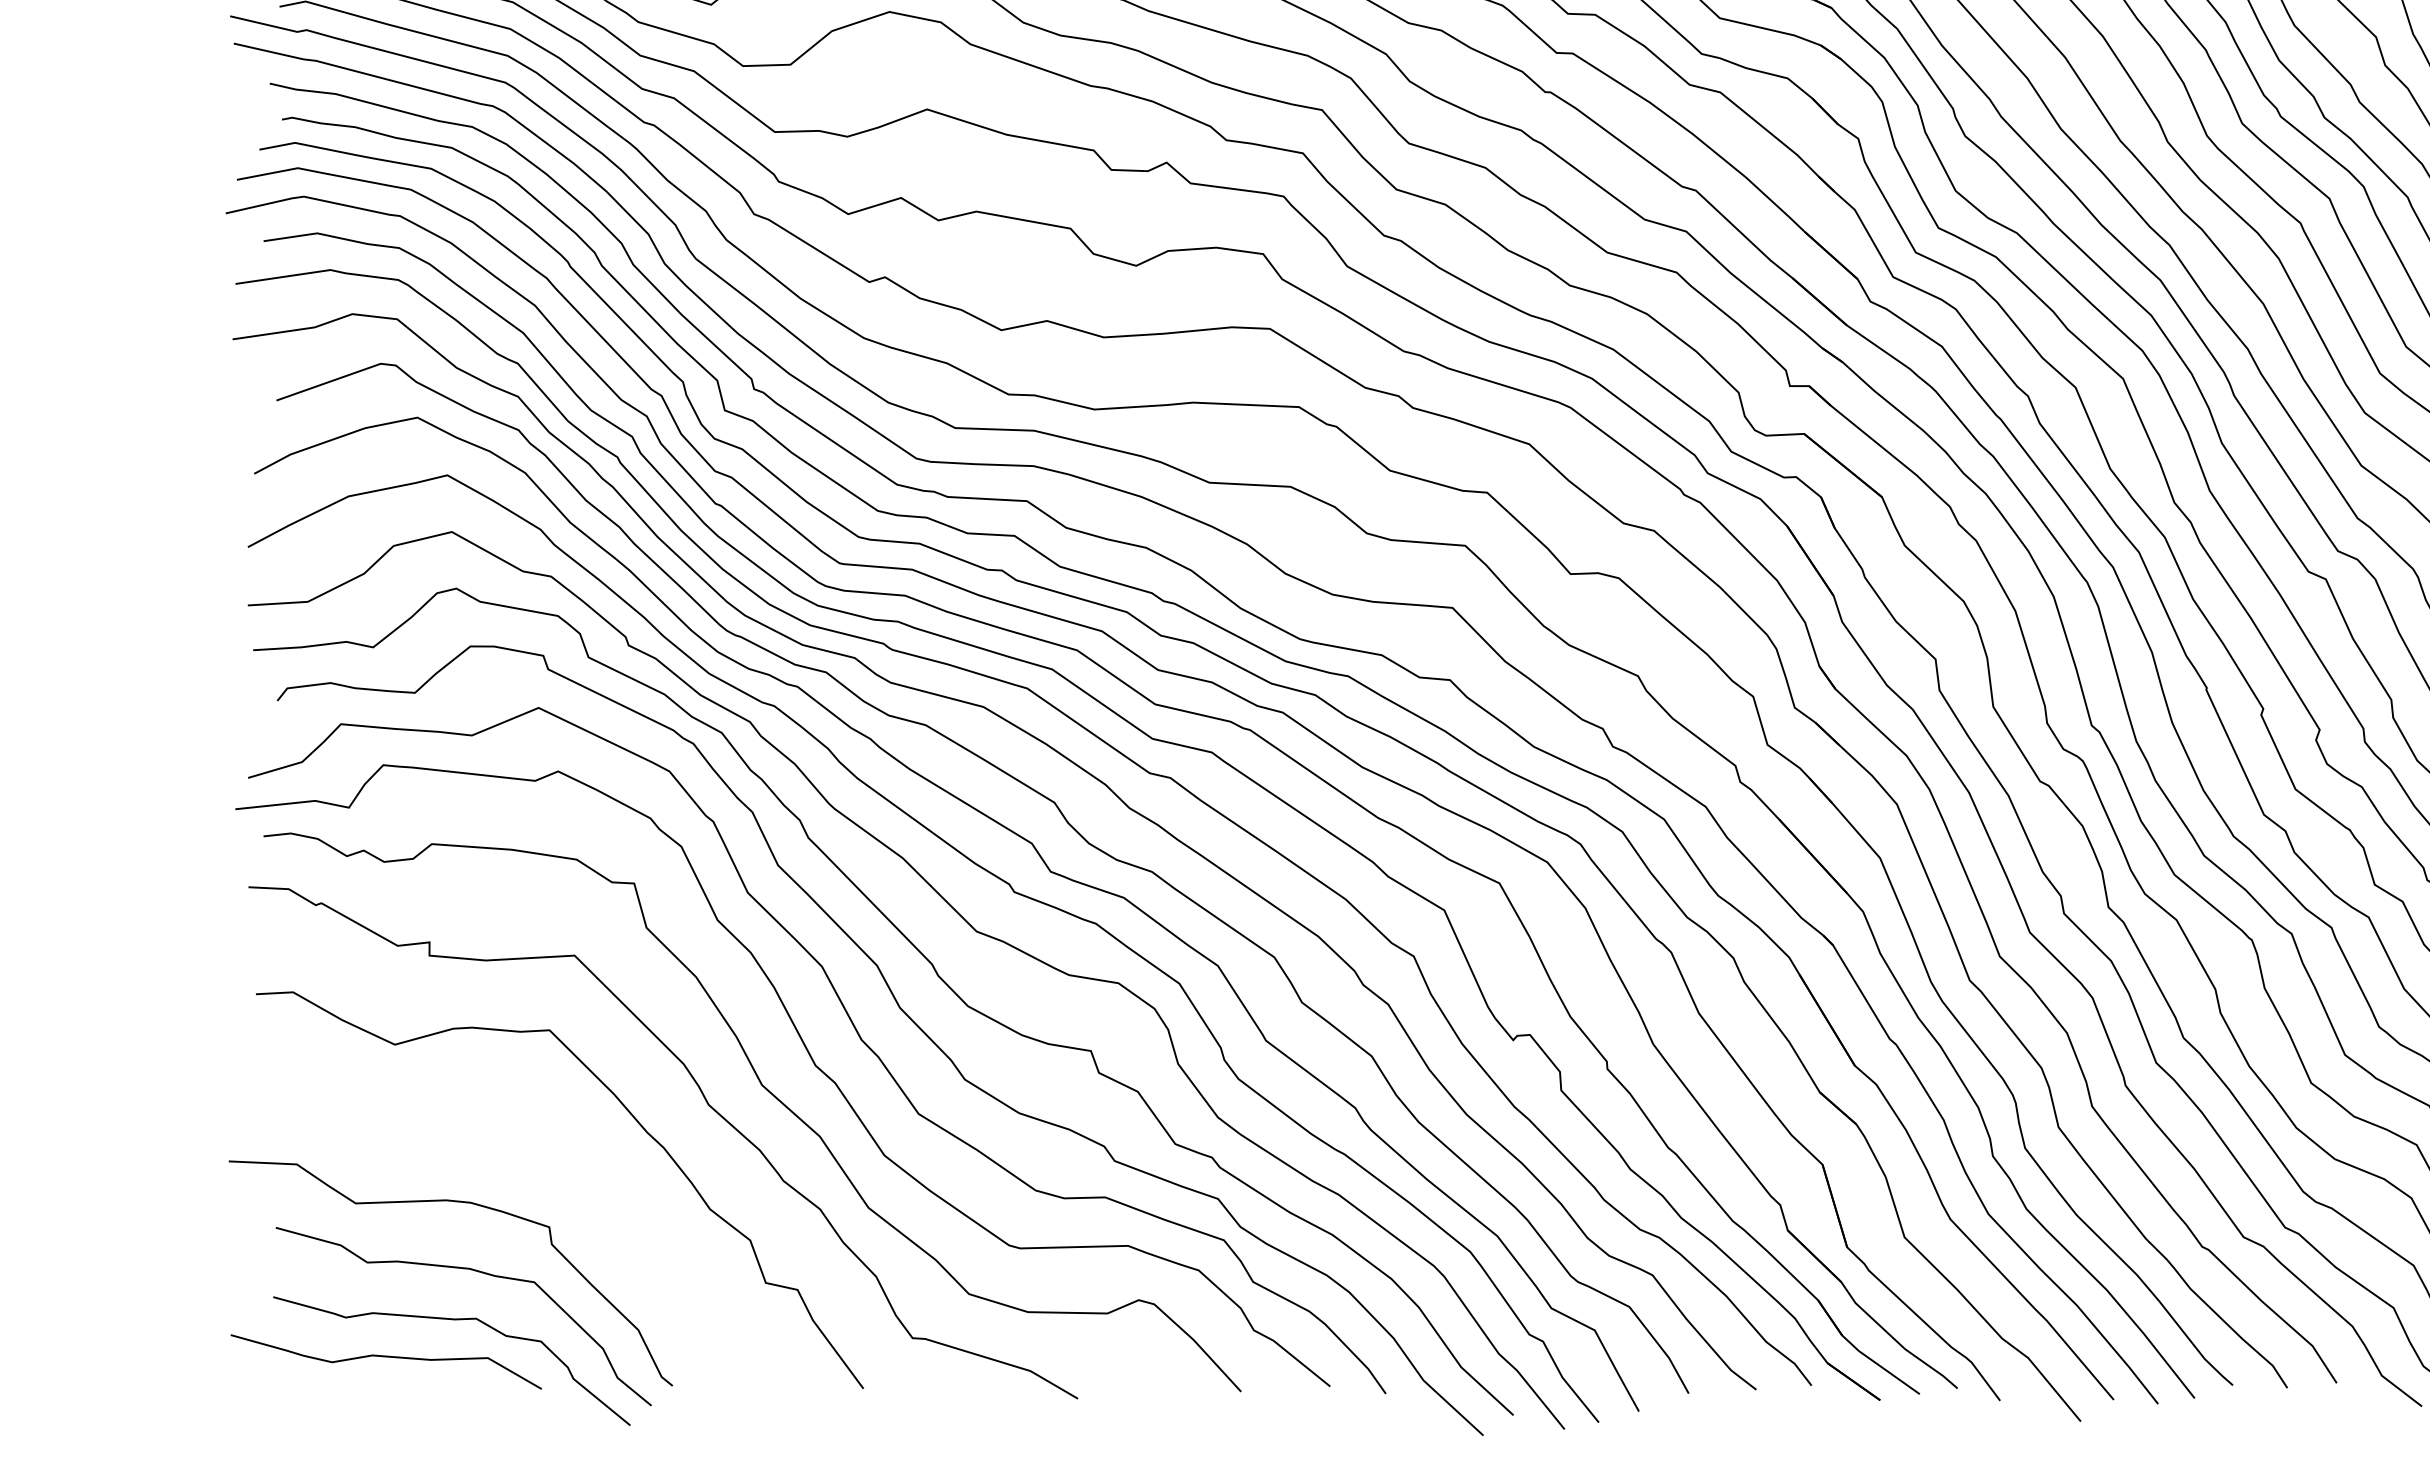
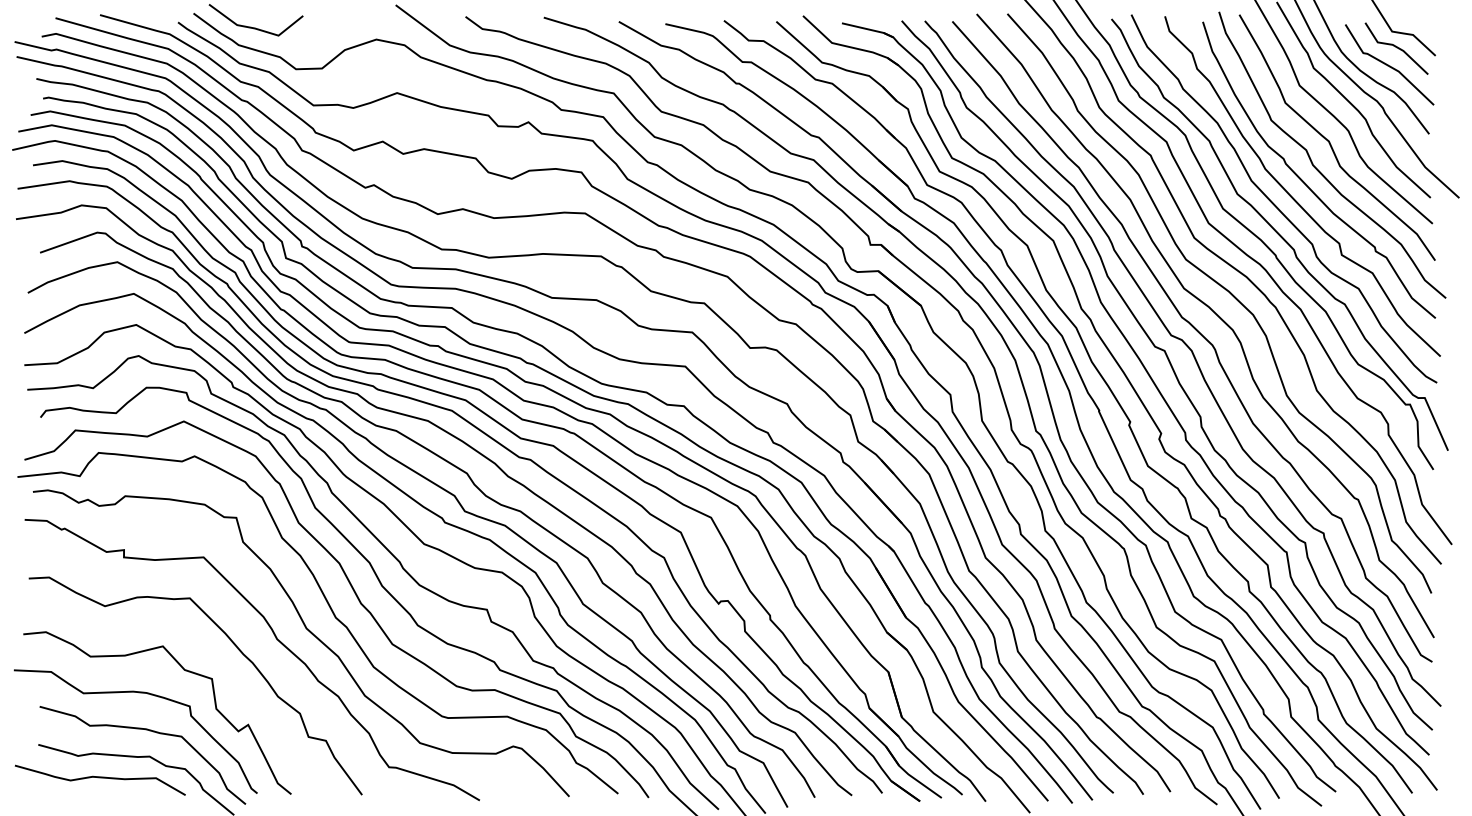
curve: (537, 1161) -> (183, 670), added

